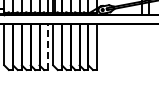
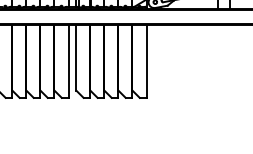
line: (48, 47) -> (68, 61), dashed -> solid

